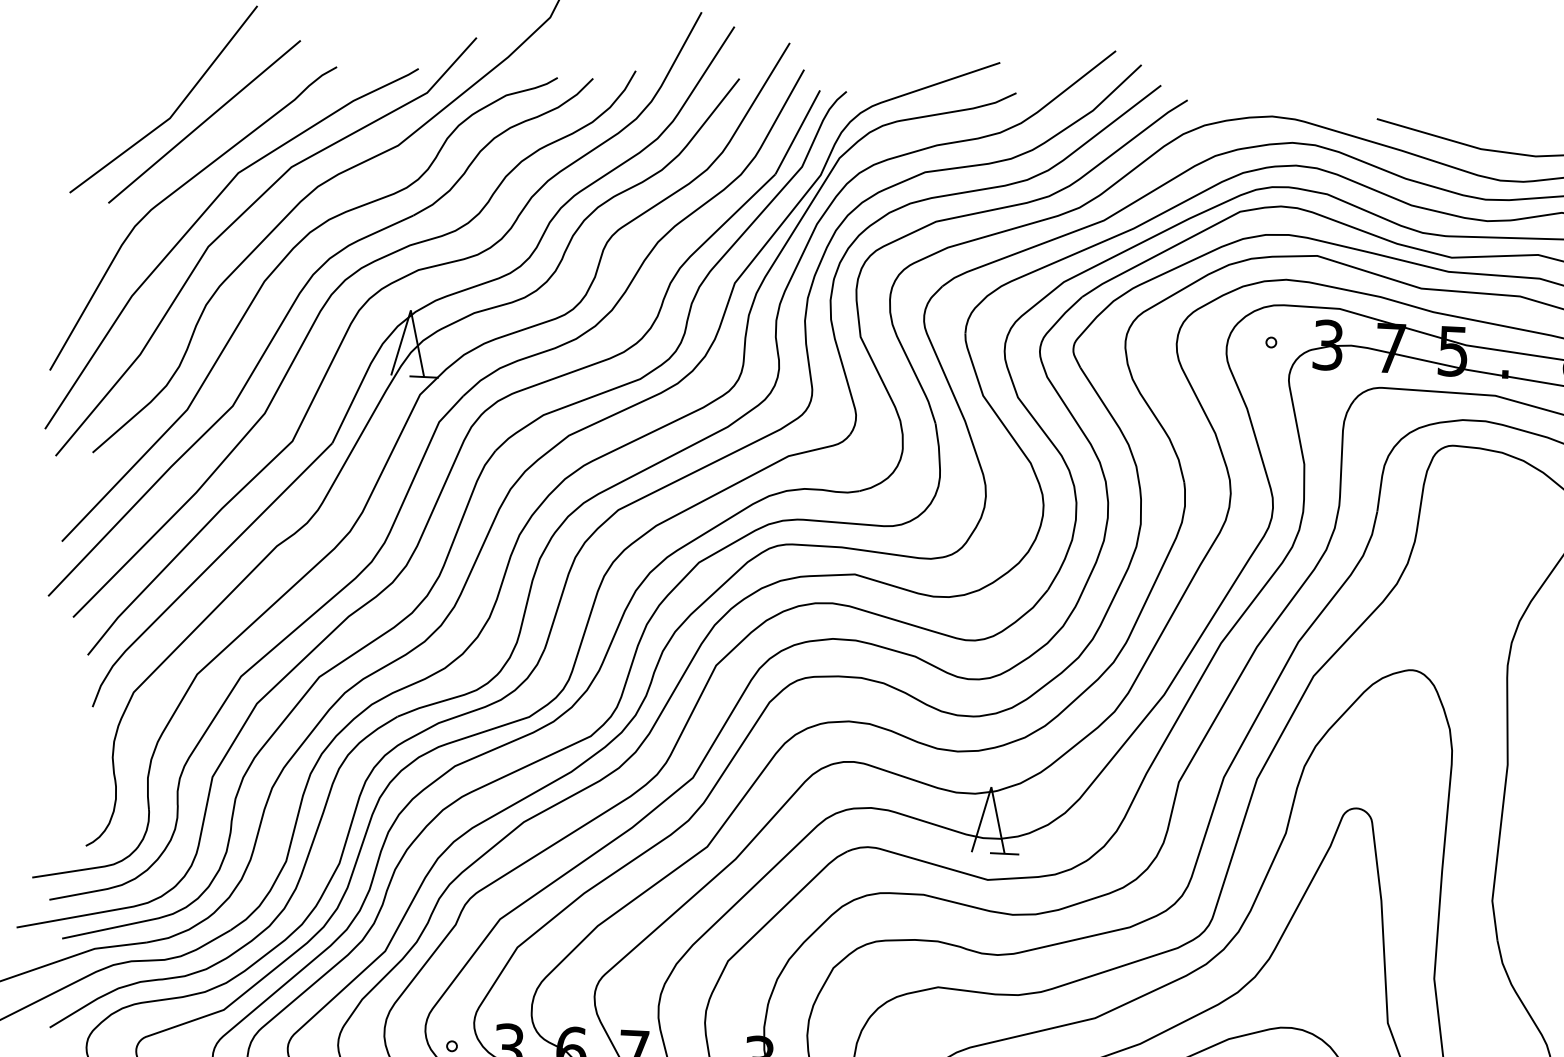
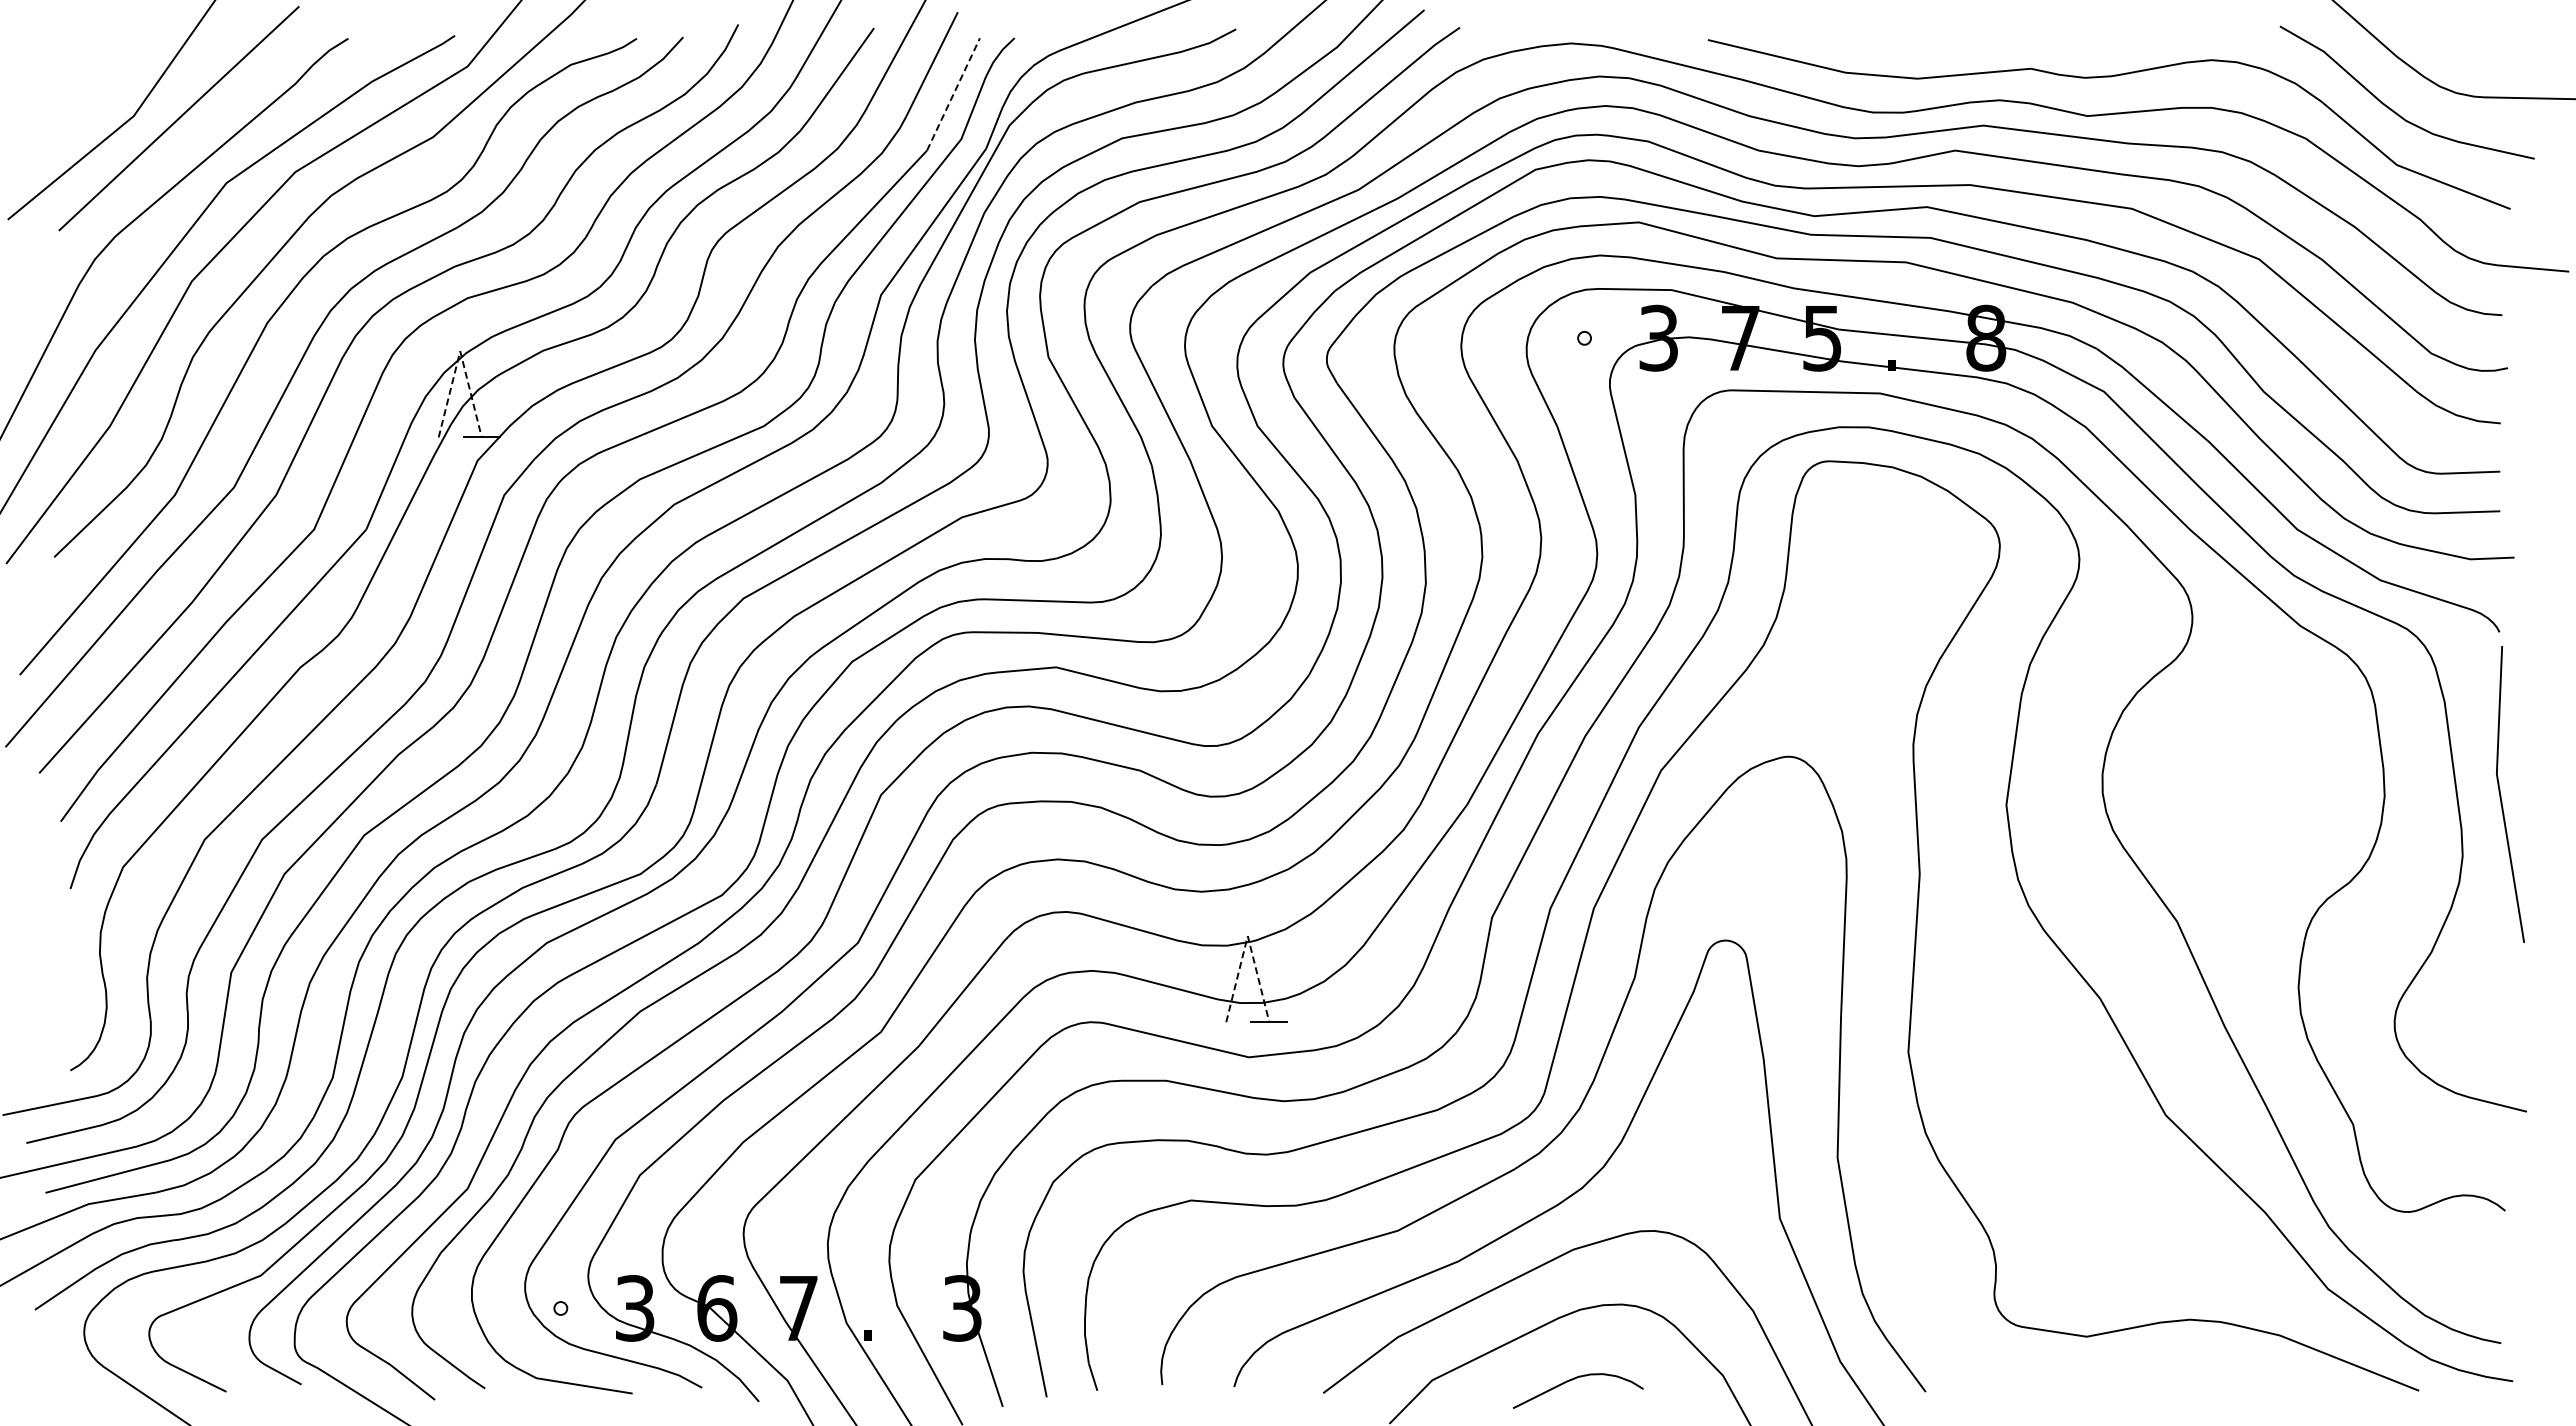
line: (797, 131) -> (953, 93), solid -> dashed
line: (411, 310) -> (460, 351), solid -> dashed
line: (991, 787) -> (1247, 936), solid -> dashed

